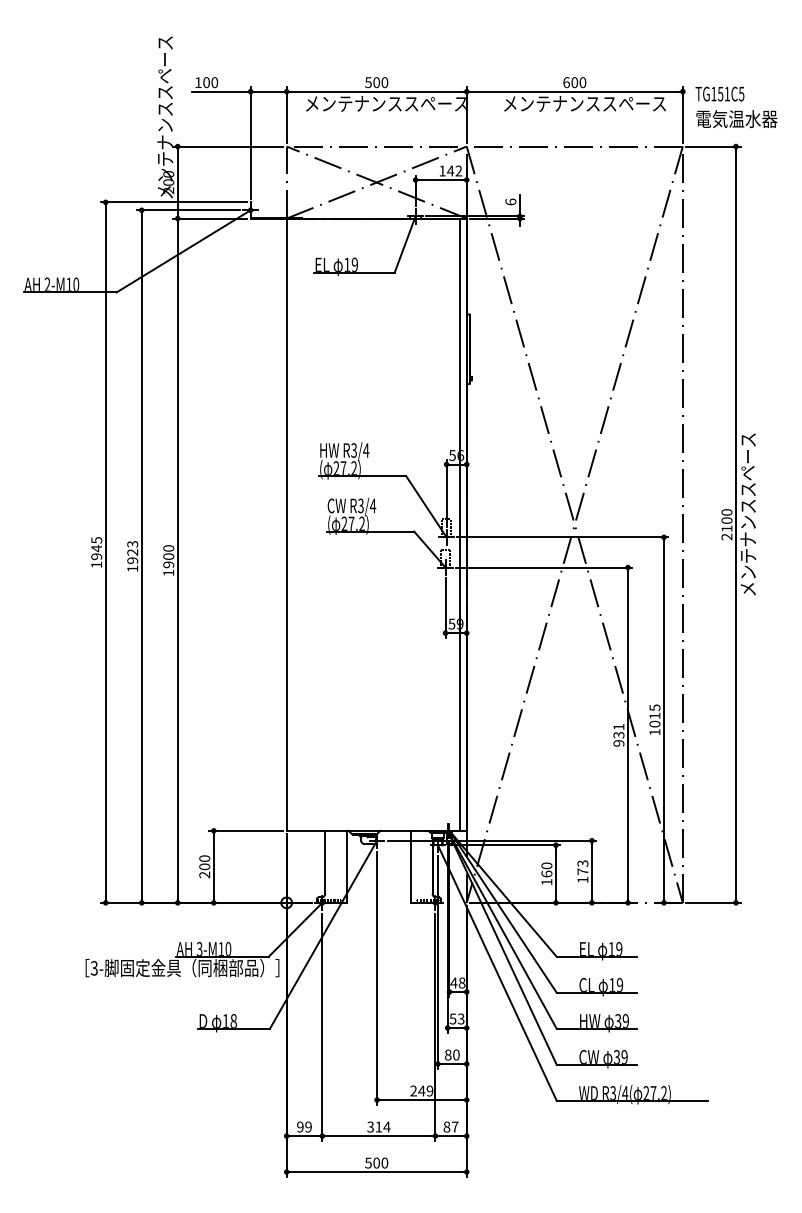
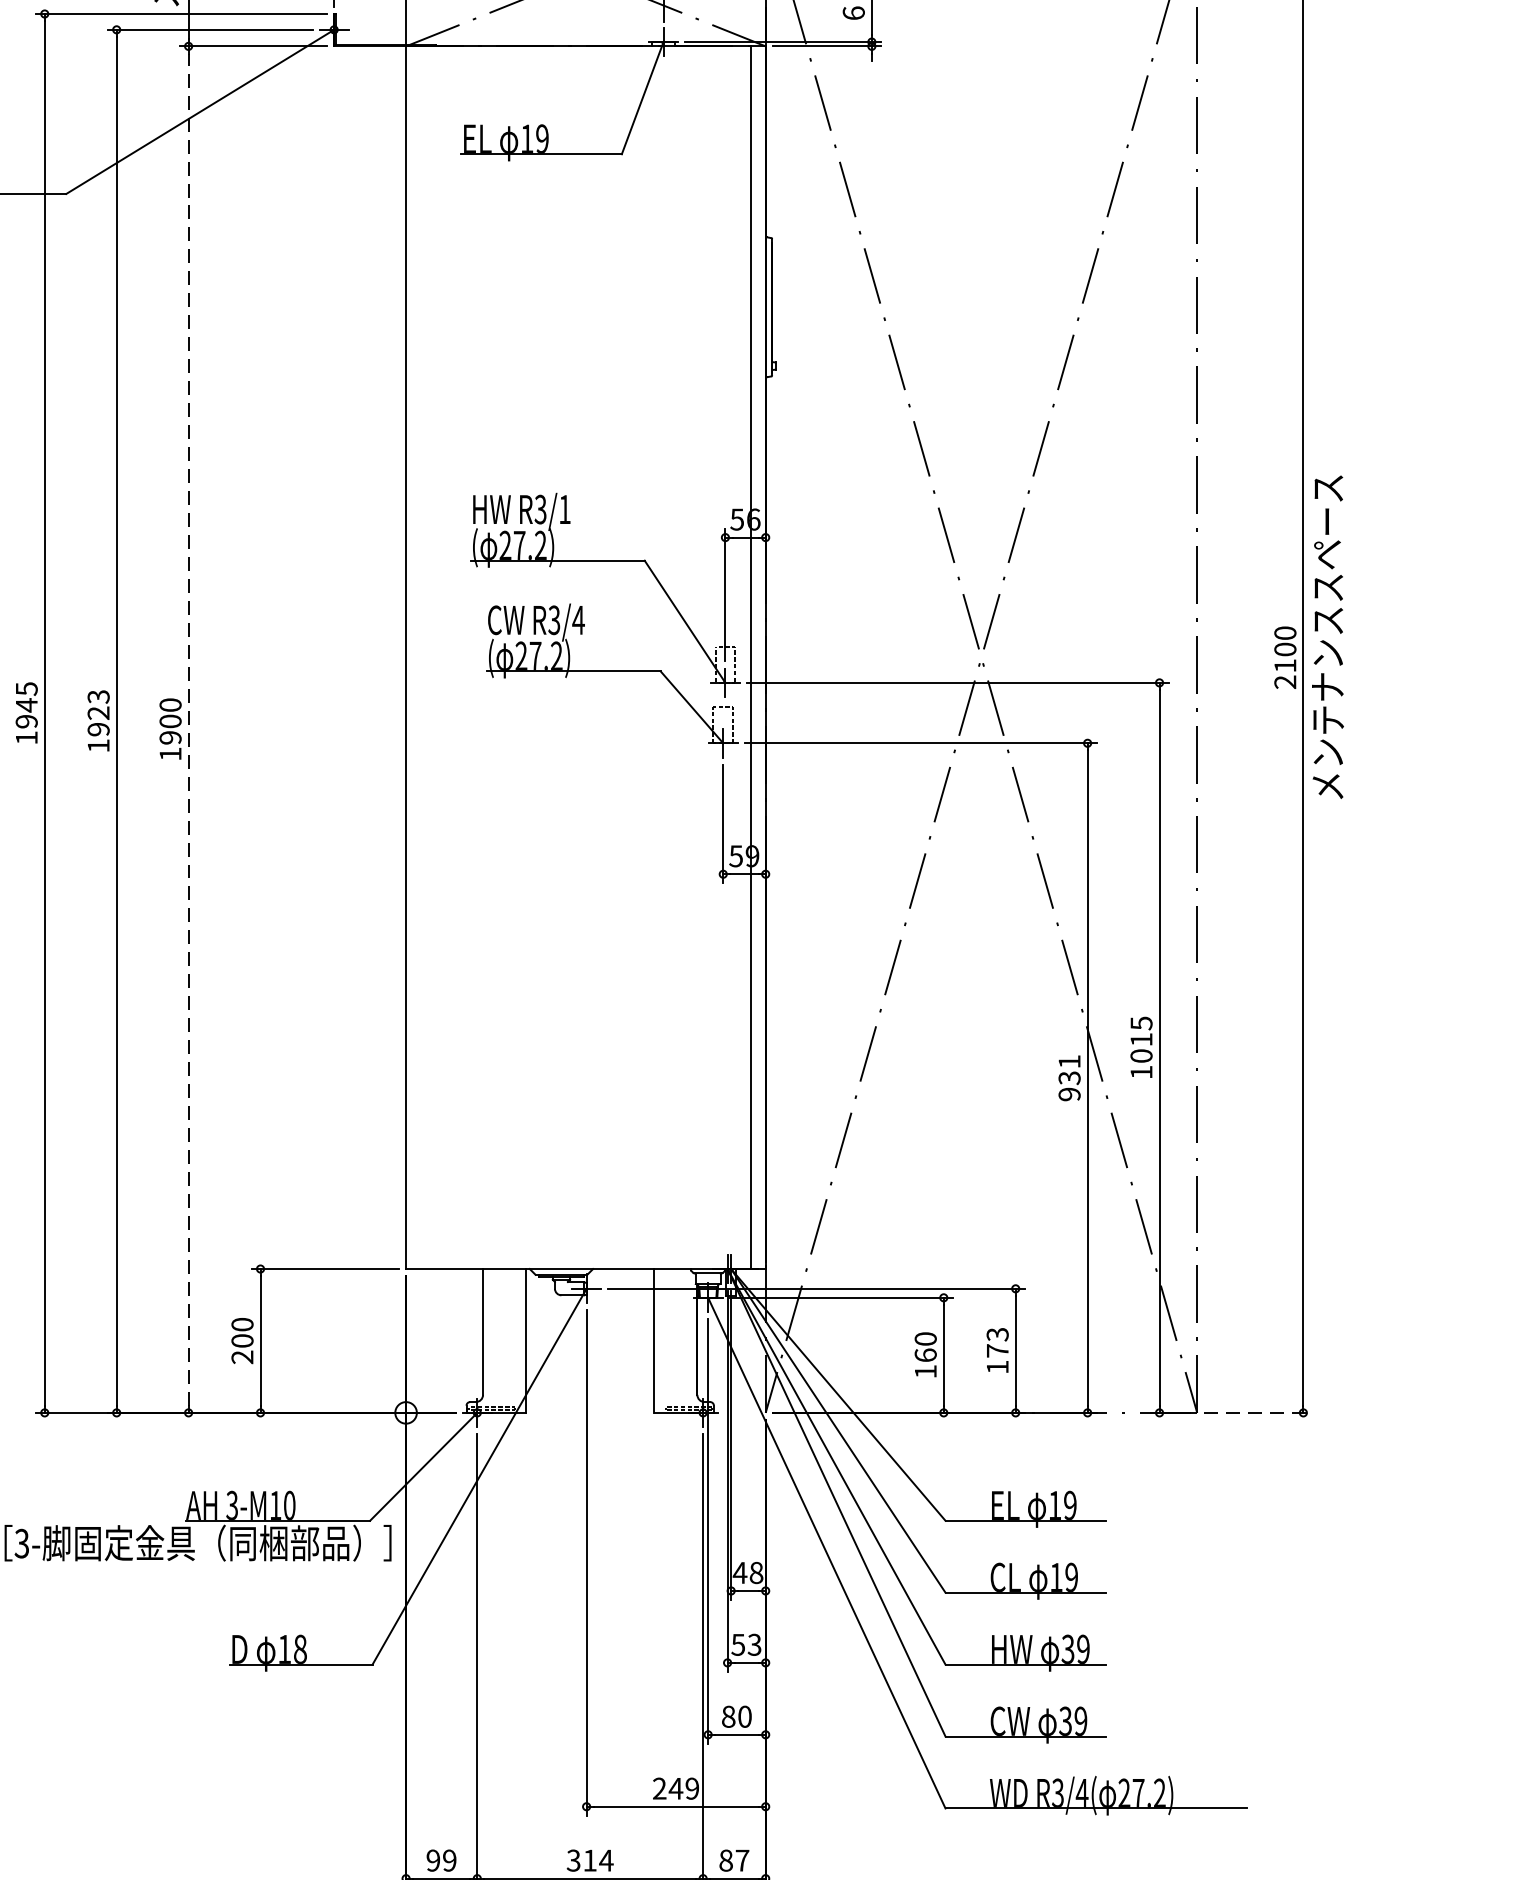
text: (366, 450) -> (565, 509), R3/4 -> R3/1
line: (177, 560) -> (188, 729), solid -> dashed
line: (713, 902) -> (1258, 1412), solid -> dashed

